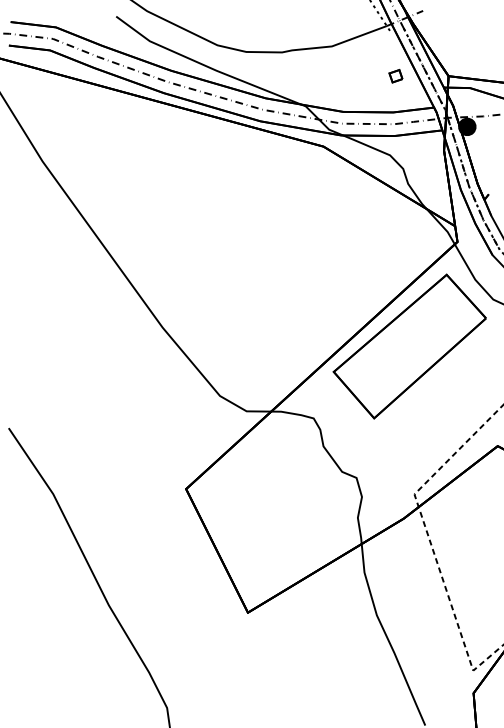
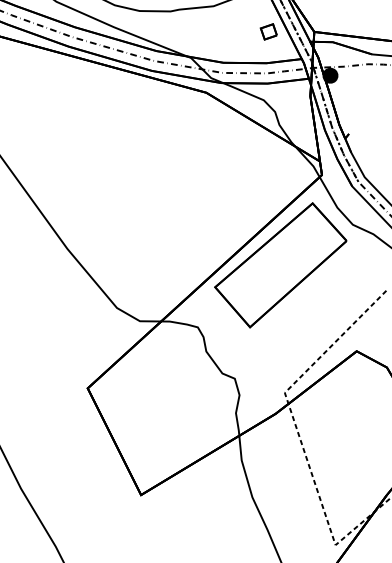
part: (395, 76) -> (268, 32), size x1.43

